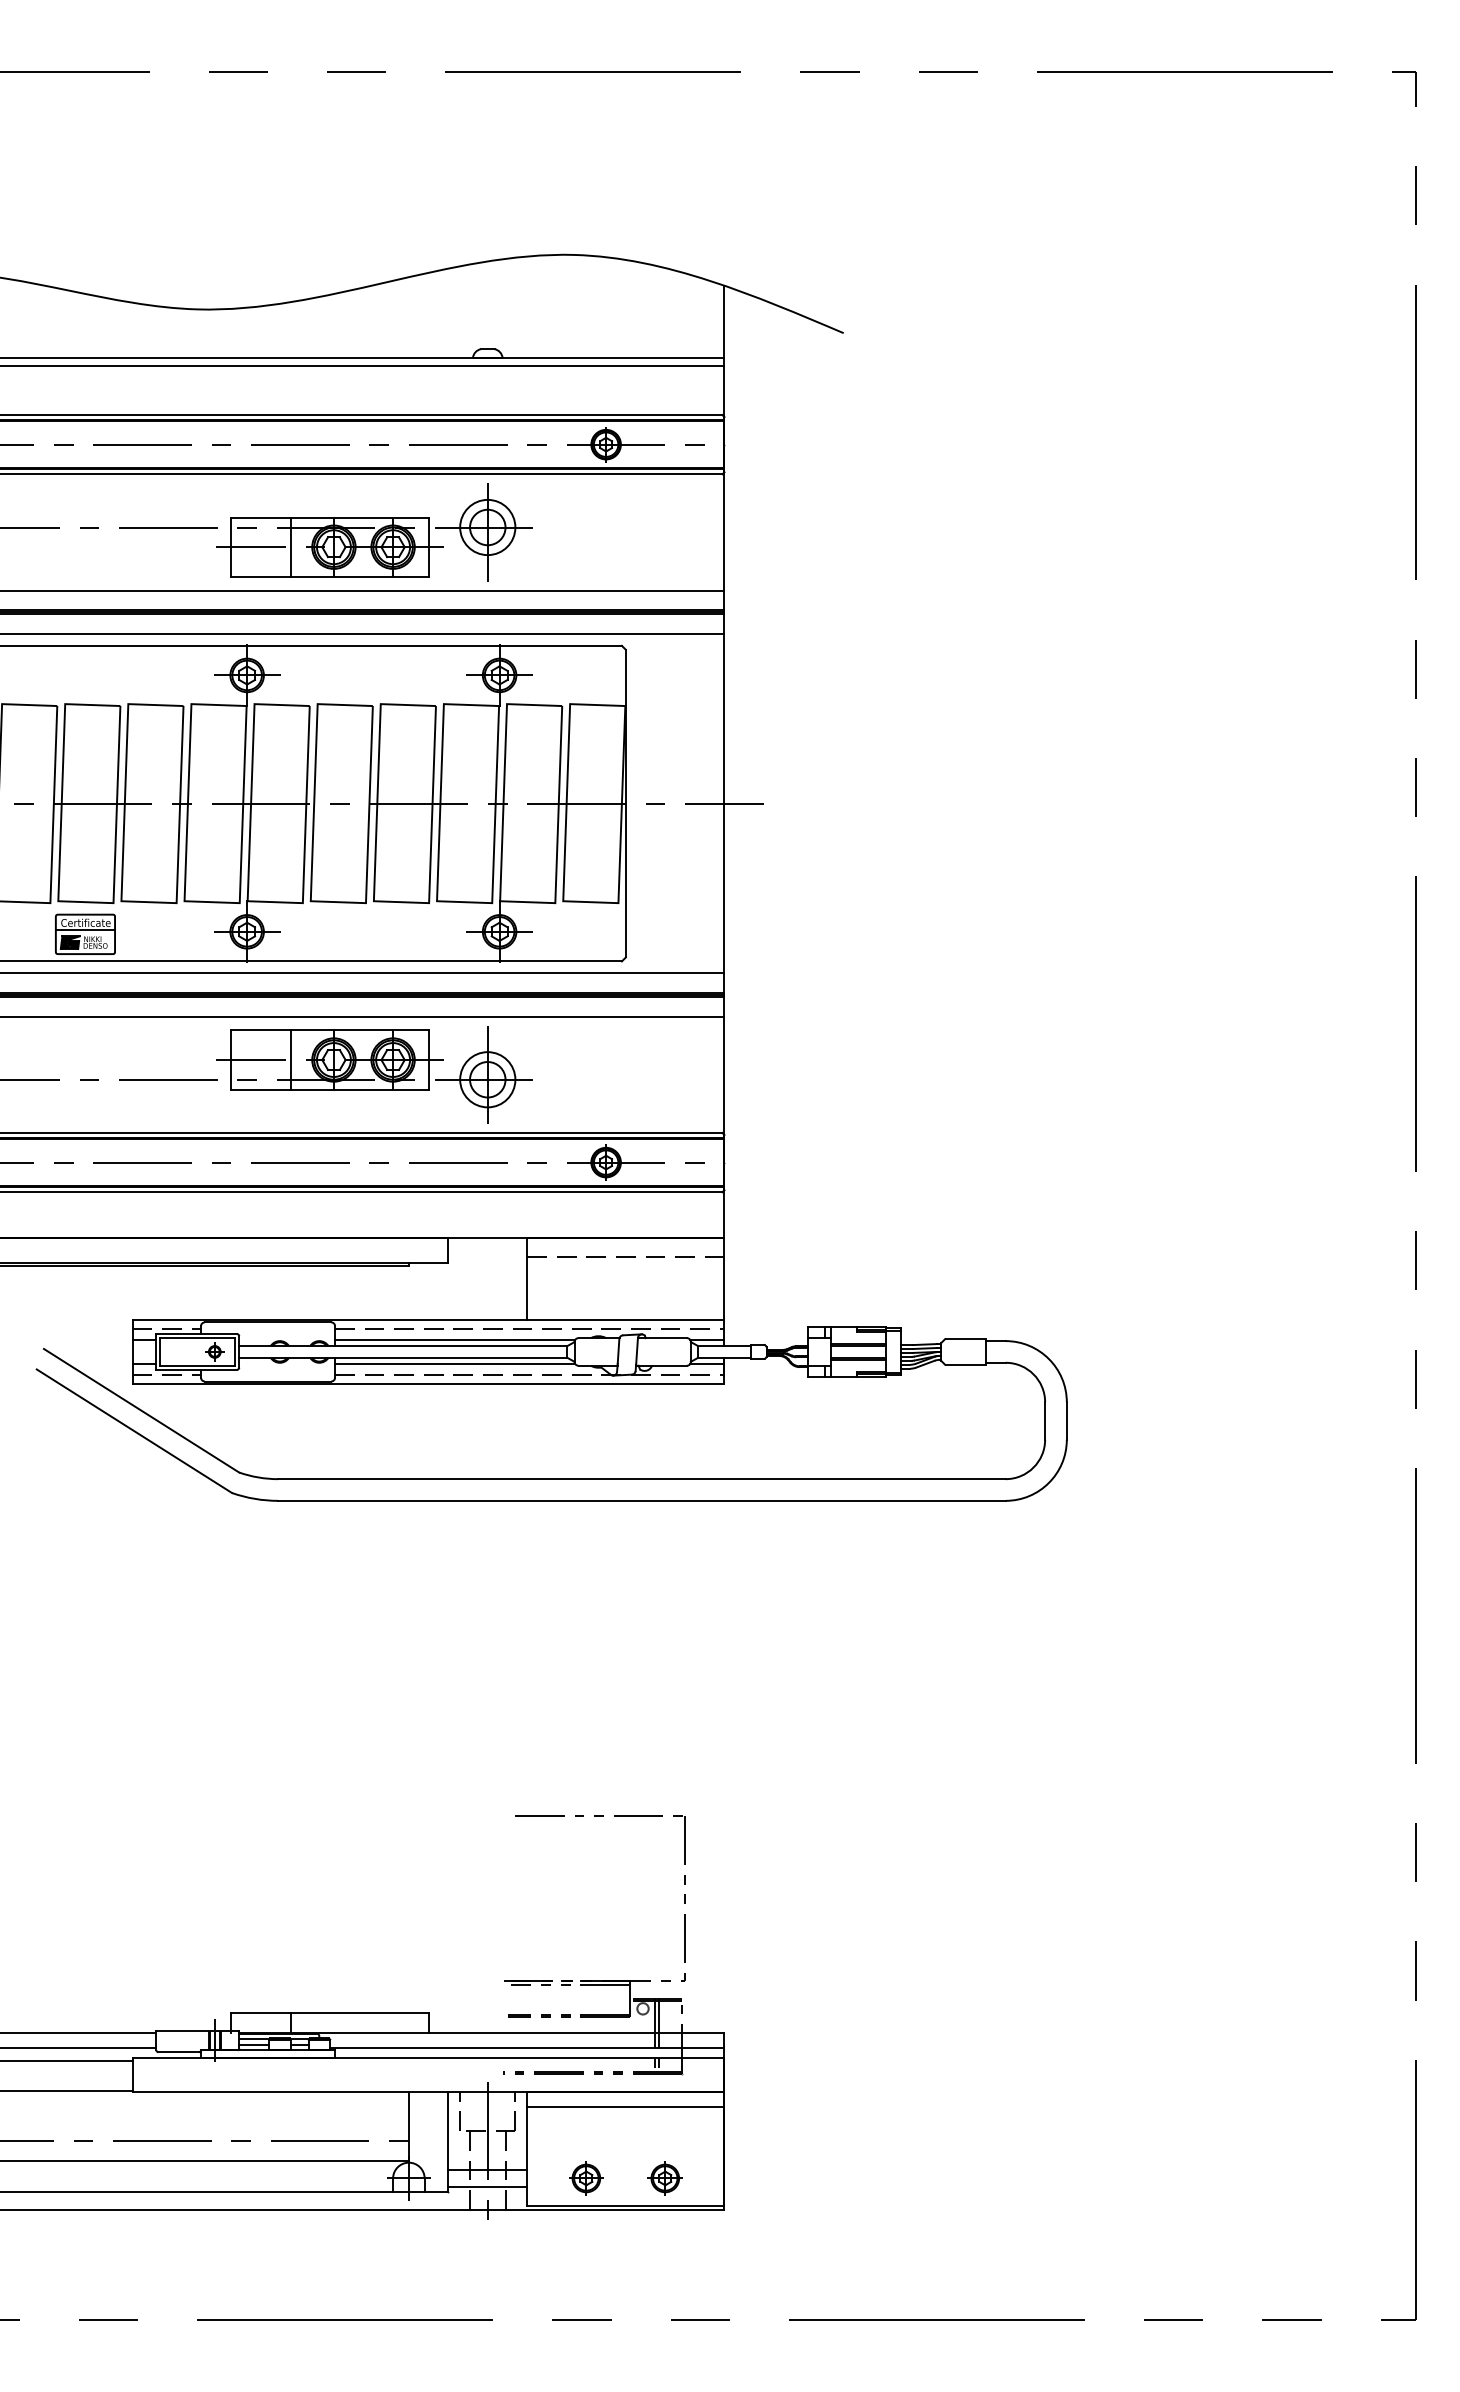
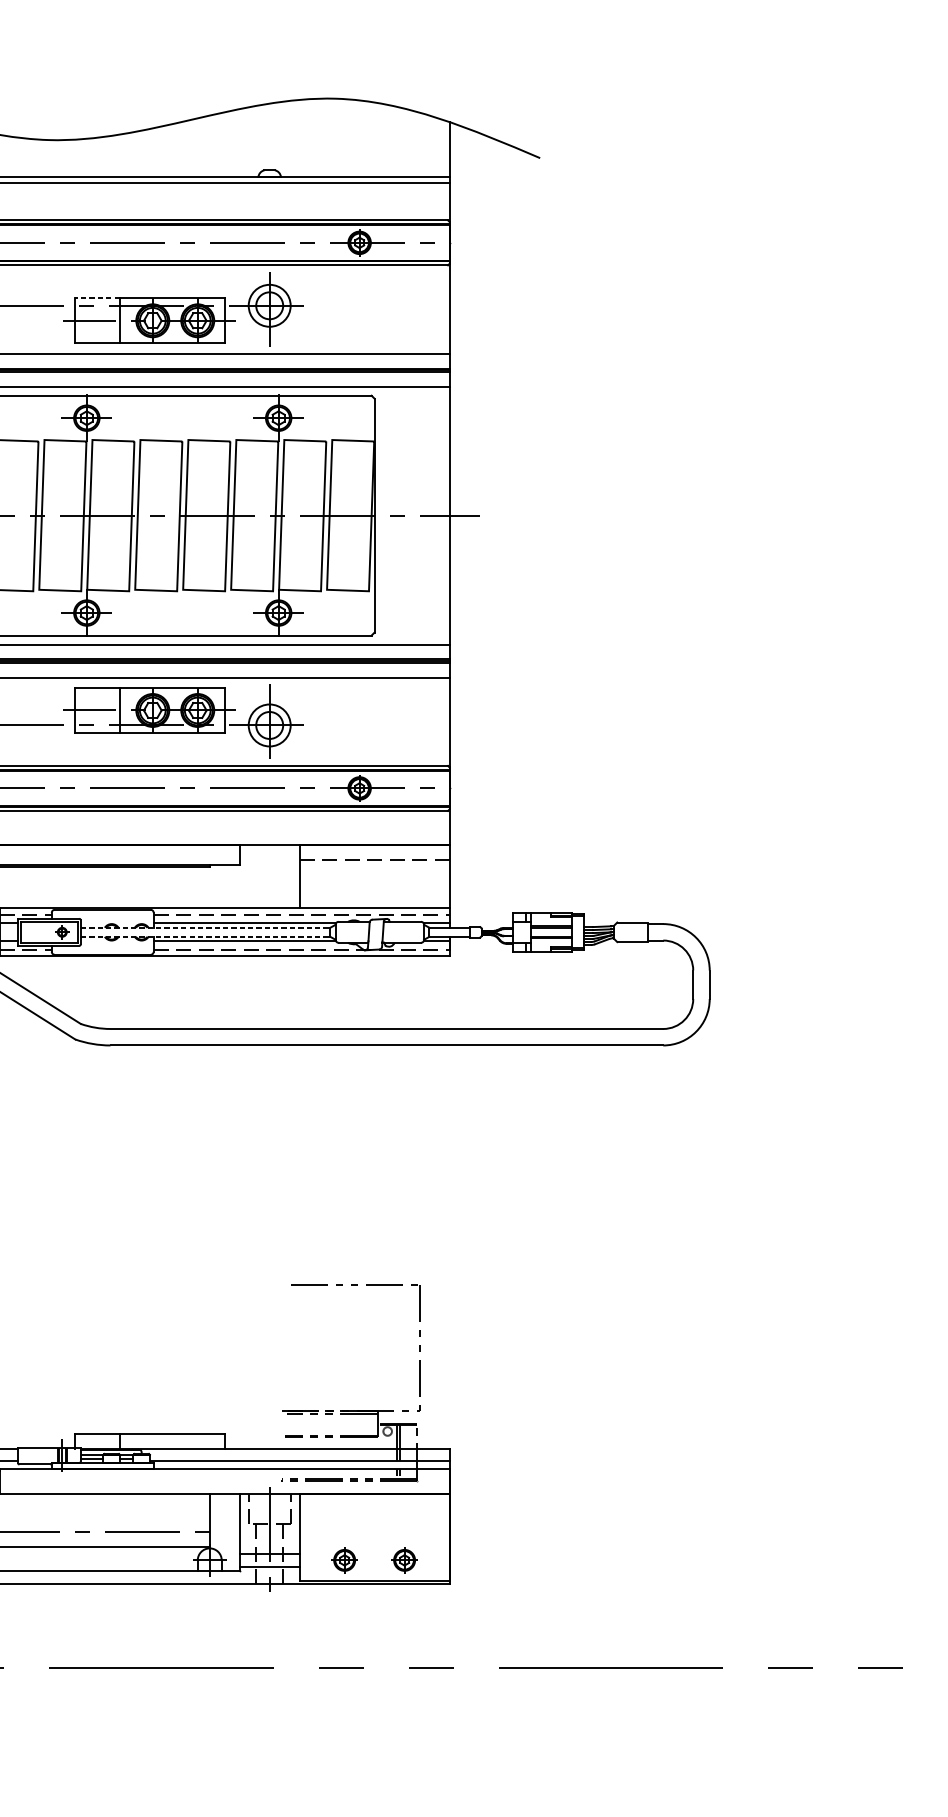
line: (260, 517) -> (96, 298), solid -> dashed
line: (403, 1346) -> (205, 928), solid -> dashed
line: (403, 1357) -> (205, 936), solid -> dashed
line: (625, 2107) -> (374, 1506), removed

